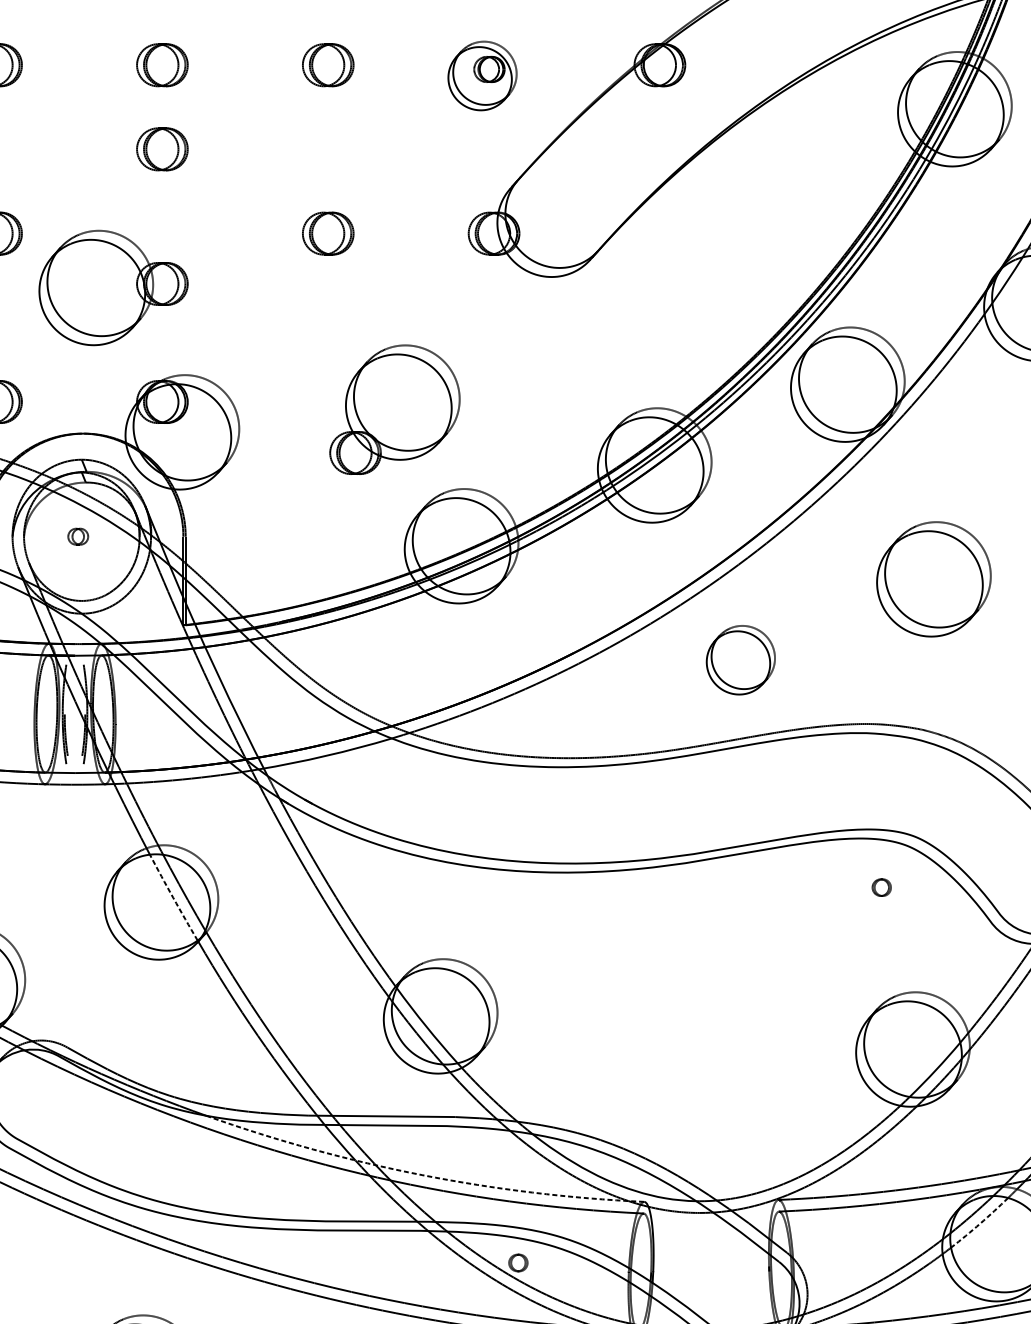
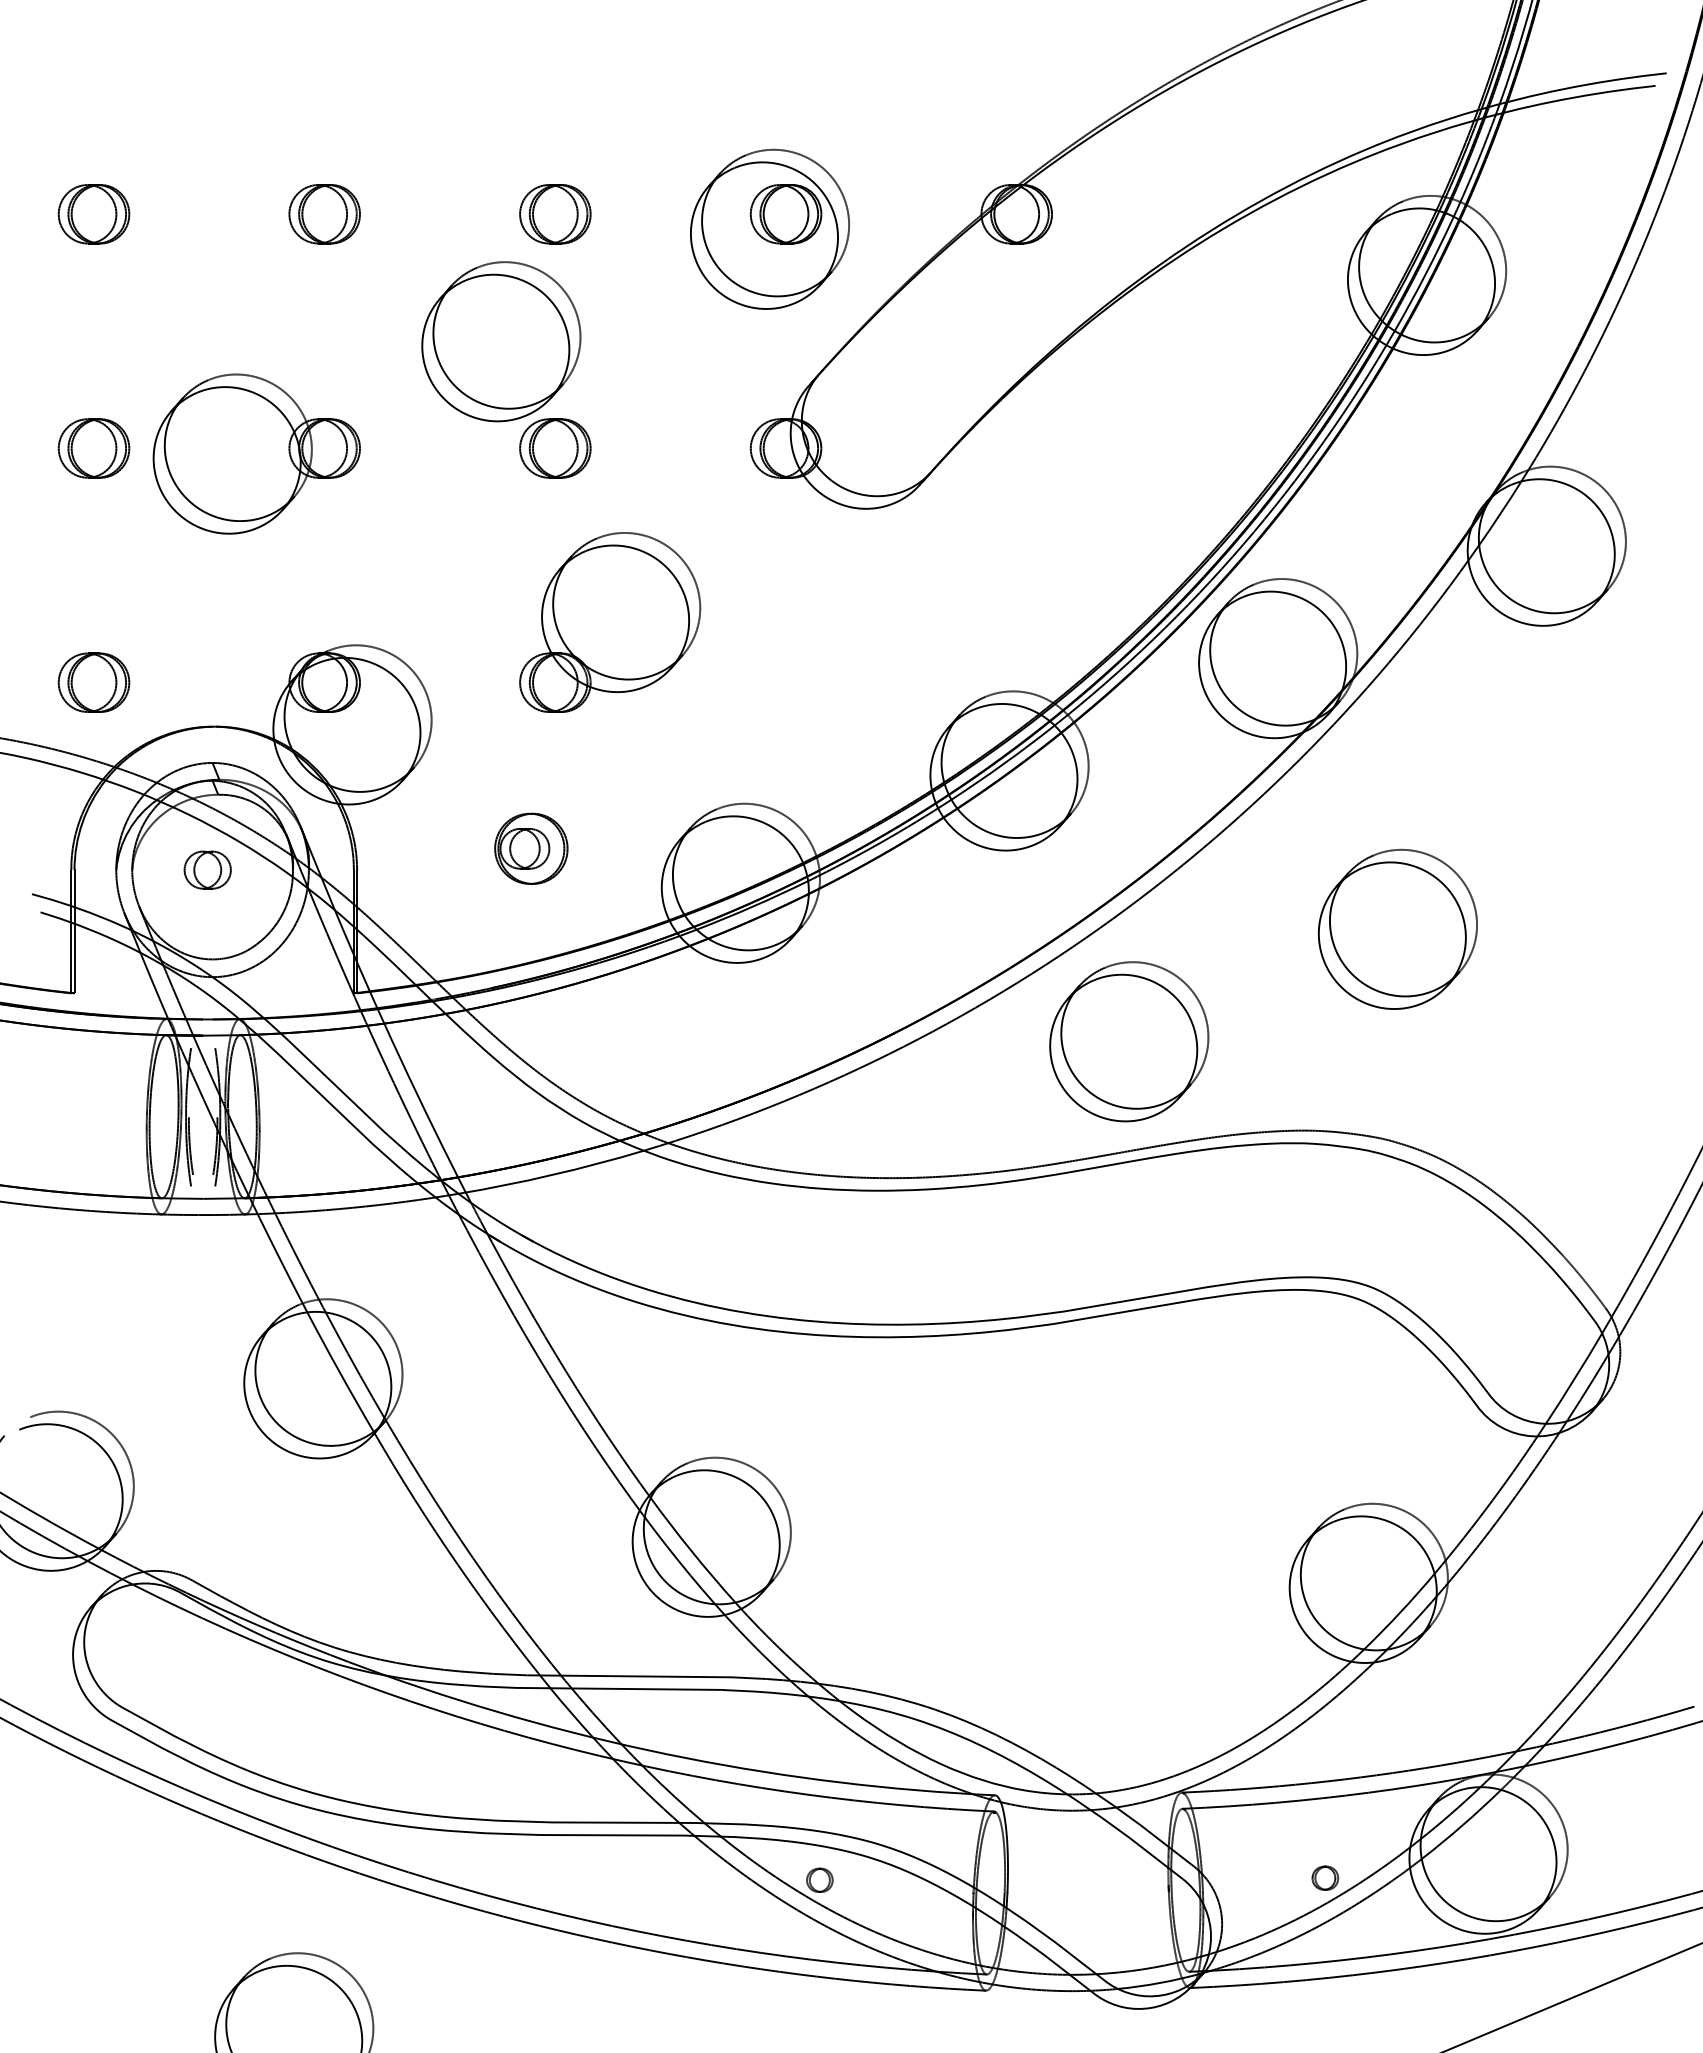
part: (482, 75) -> (769, 228), size x1.67
part: (162, 149) -> (324, 331), removed
part: (289, 156) -> (501, 341), added
part: (113, 287) -> (256, 453), moved
part: (395, 409) -> (610, 622), moved
part: (311, 521) -> (531, 848), added
part: (78, 536) -> (207, 869), size x1.67
part: (740, 659) -> (1129, 1041), size x1.67
part: (881, 887) -> (1325, 1877), moved
arc: (173, 897) -> (339, 1372), dashed -> solid
arc: (421, 1175) -> (685, 1758), dashed -> solid
arc: (980, 1223) -> (1462, 1825), dashed -> solid

